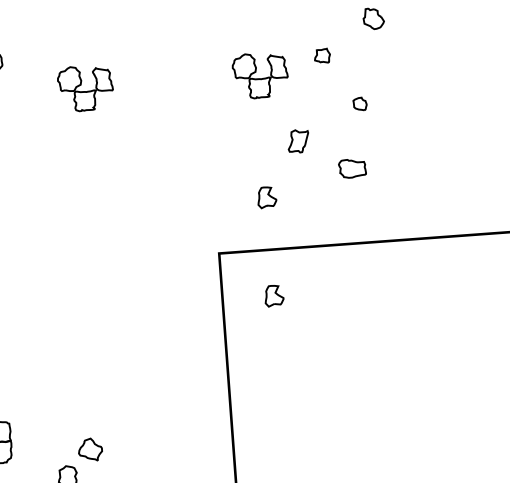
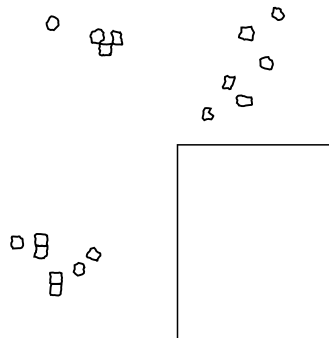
part: (322, 55) -> (246, 33), size x1.67
part: (260, 75) -> (209, 42), removed
part: (360, 104) -> (266, 63), size x1.67
part: (351, 168) -> (243, 100), moved
part: (273, 296) -> (207, 172), removed

